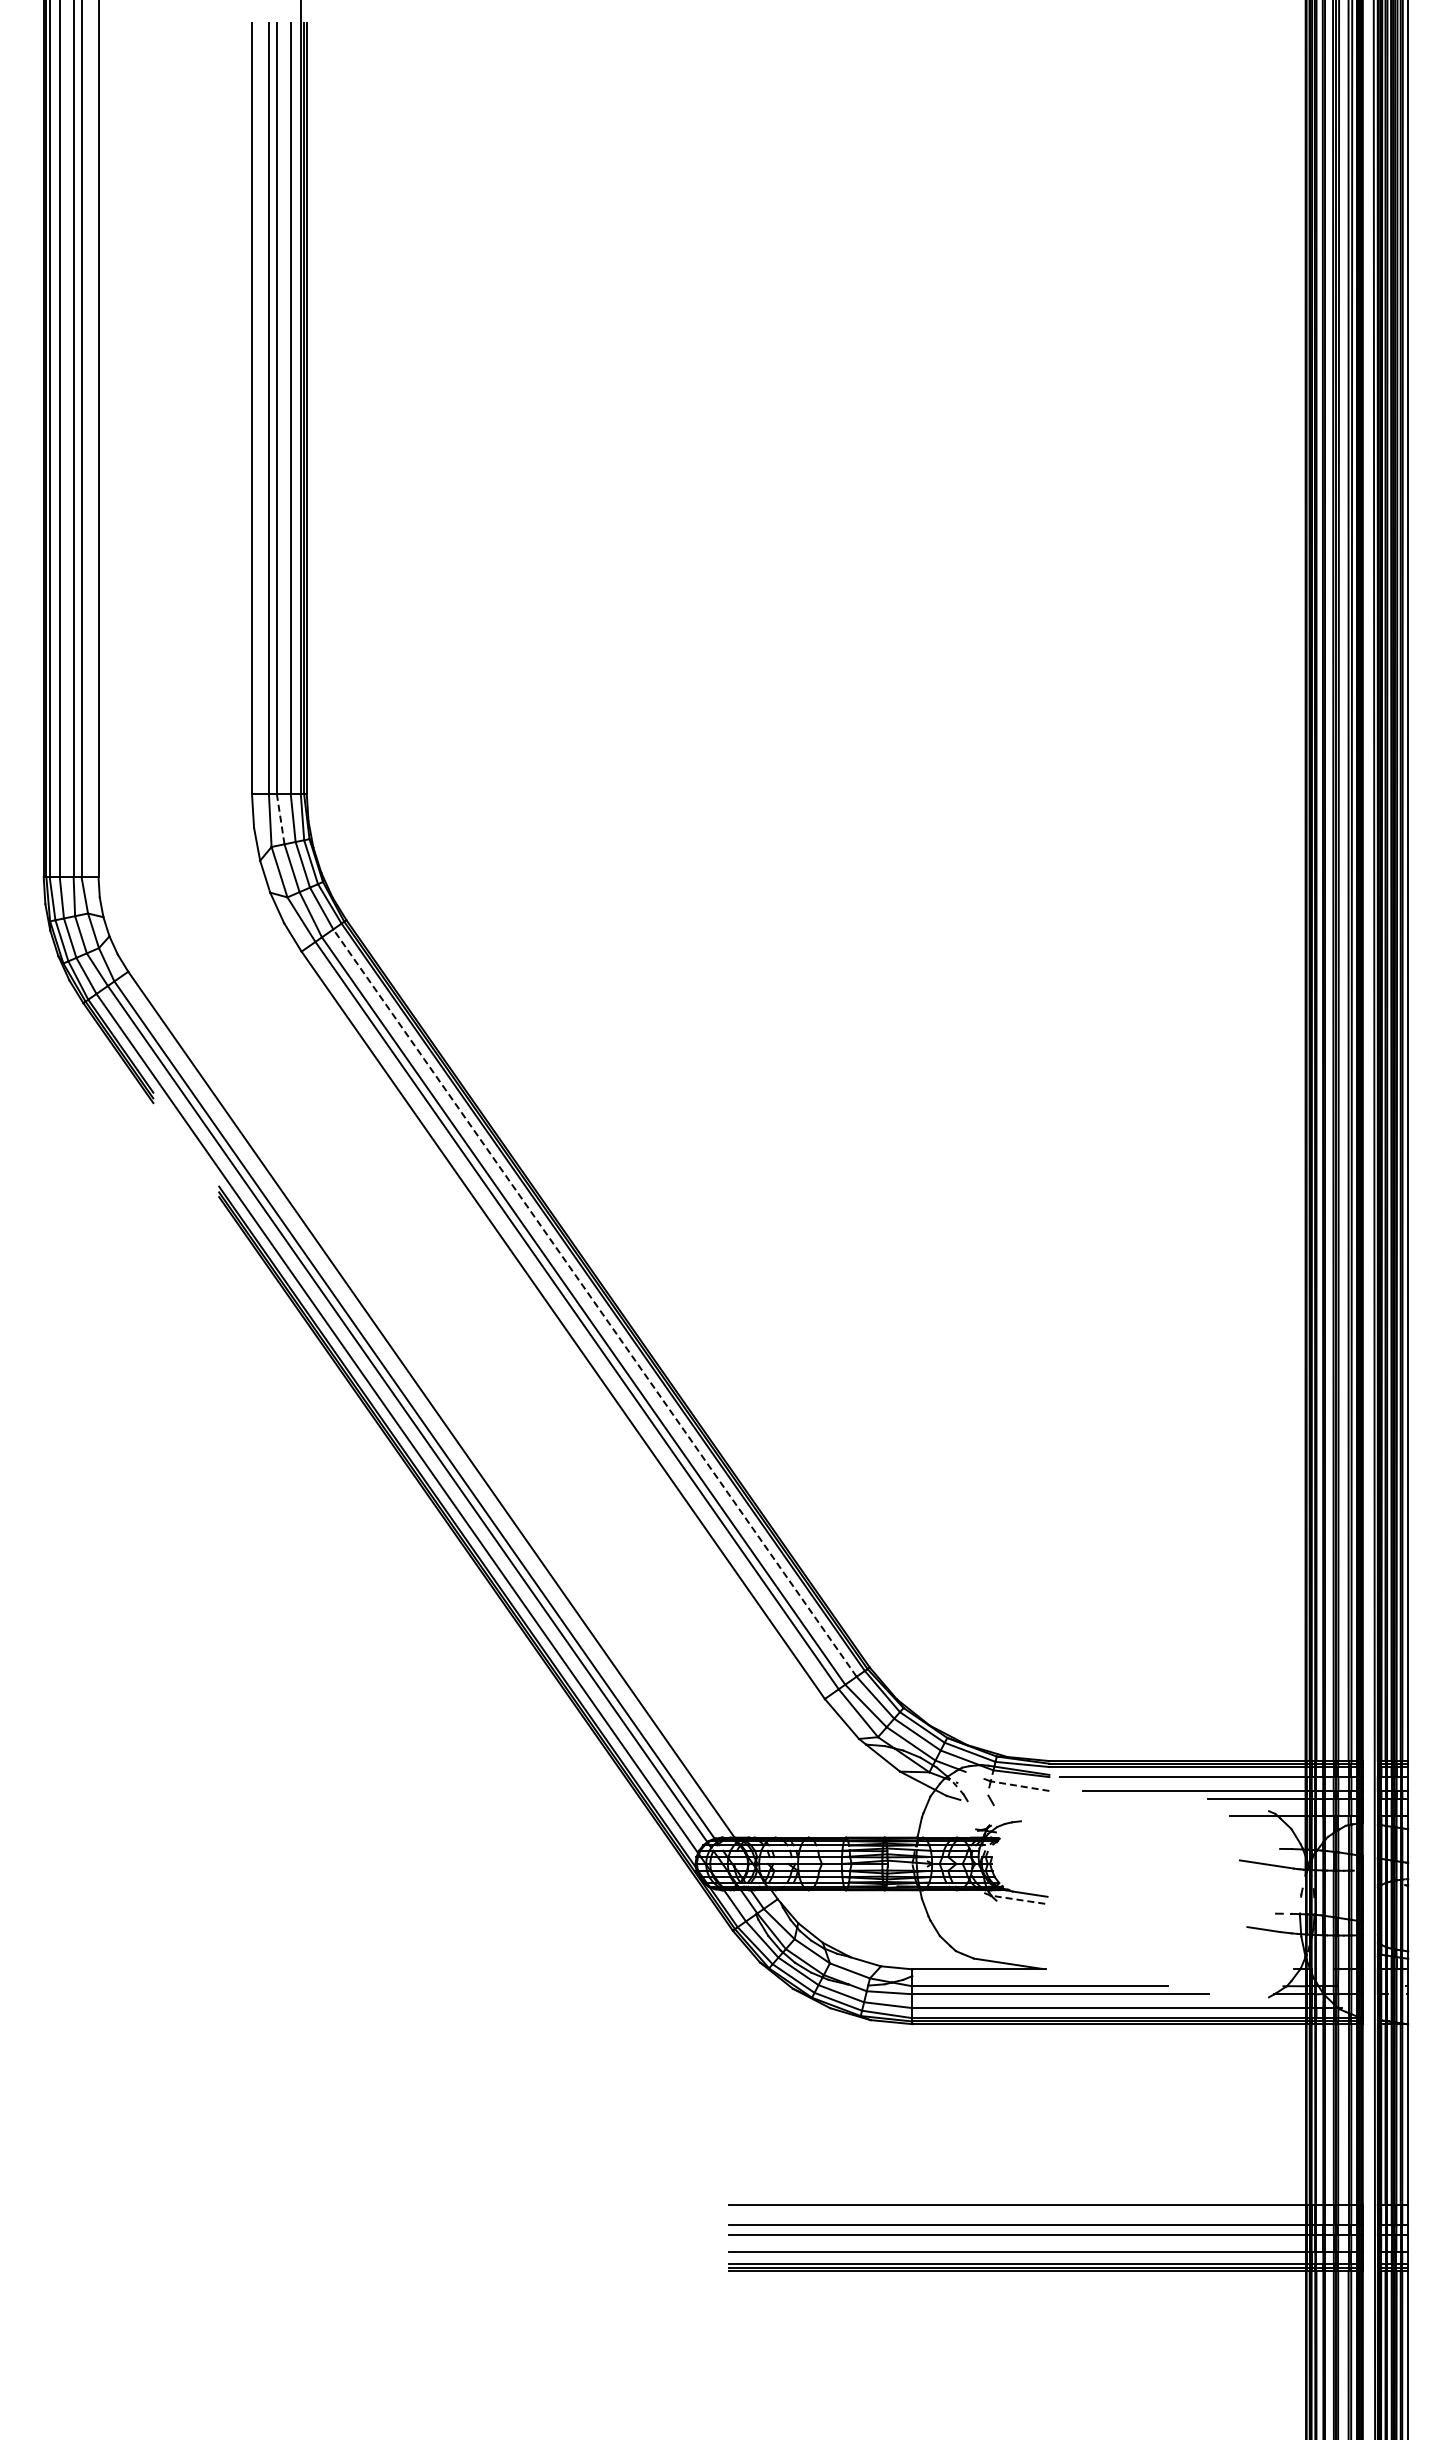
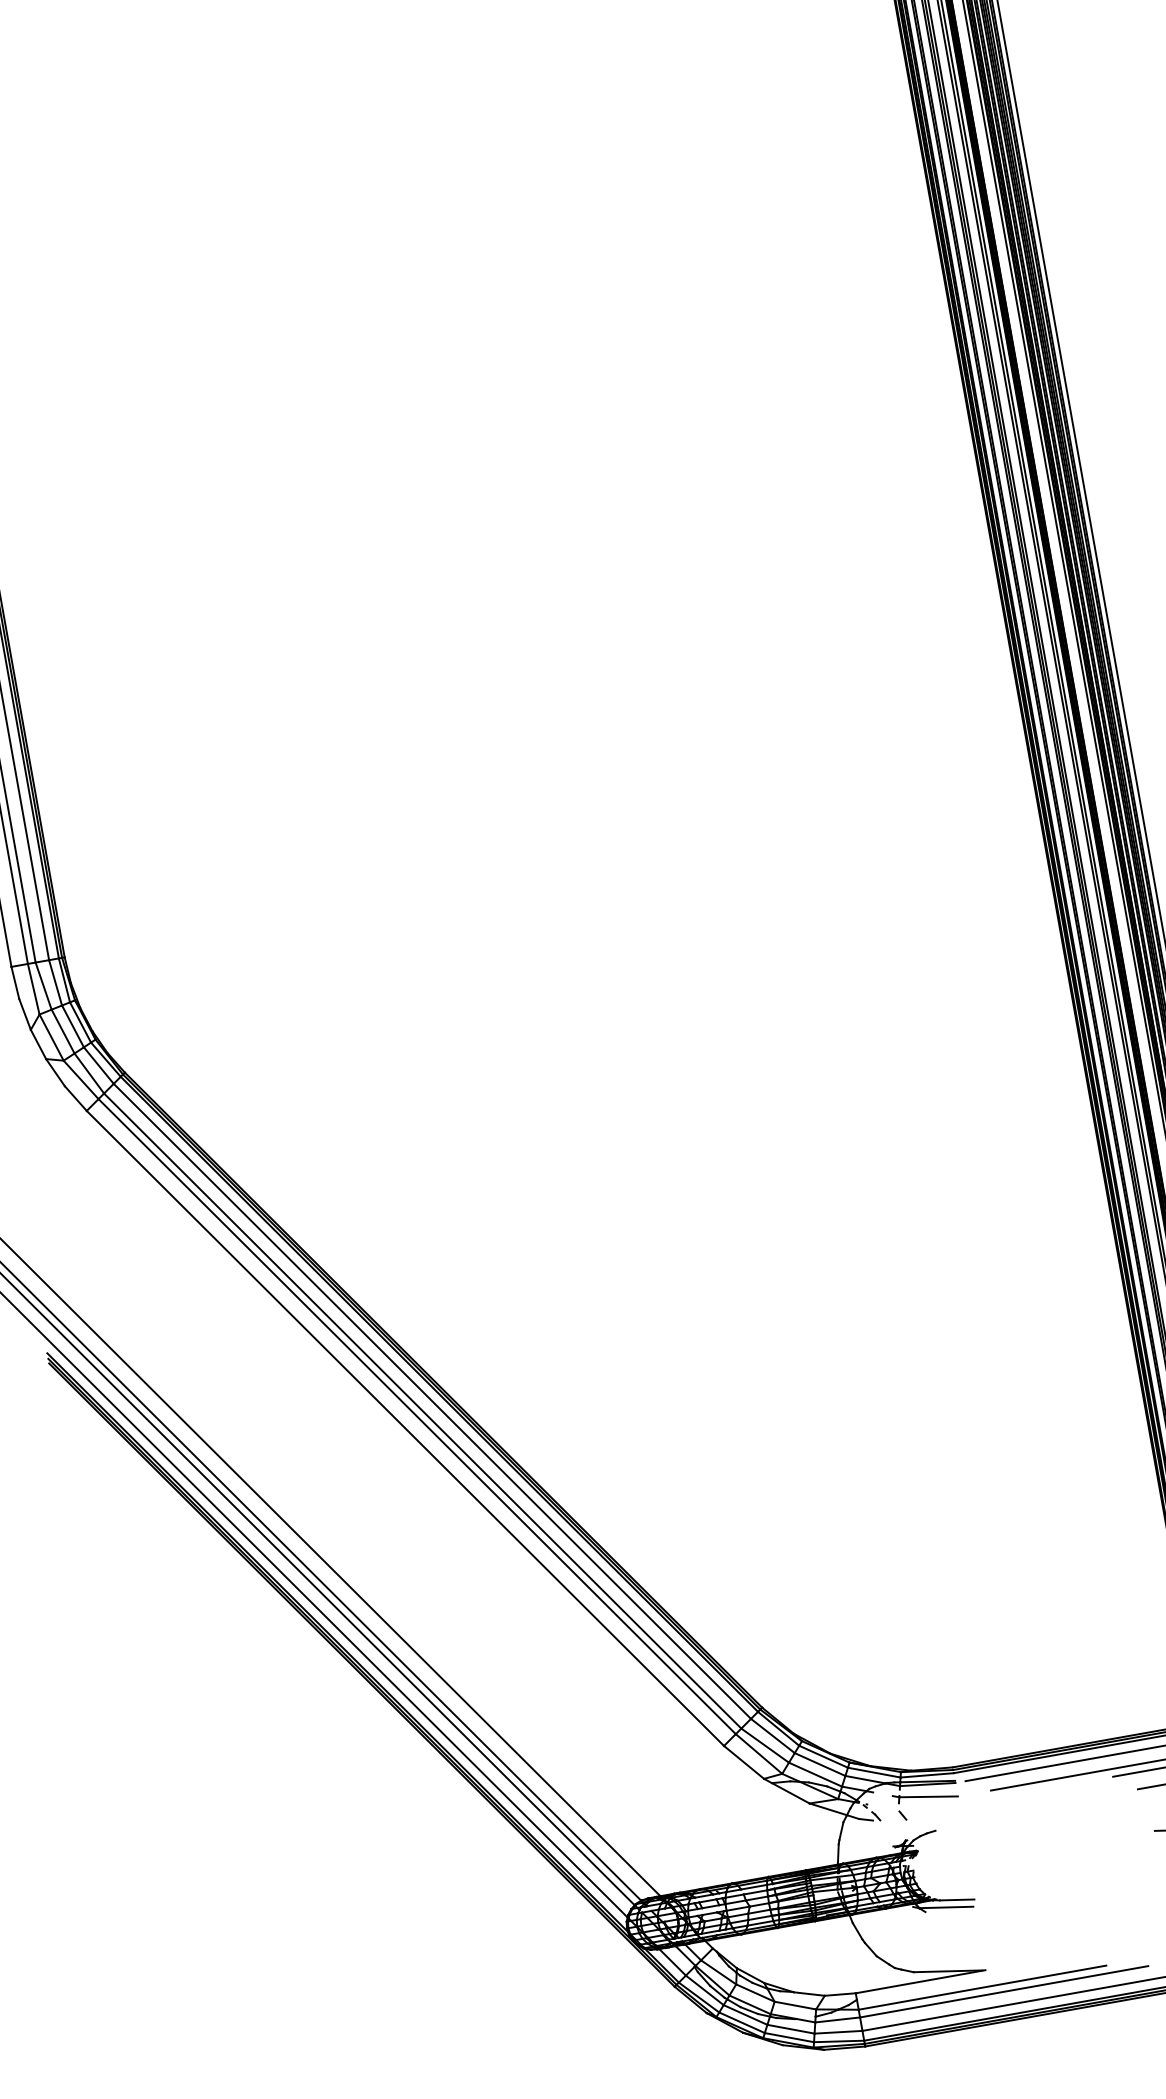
line: (280, 818) -> (43, 985), dashed -> solid
line: (594, 1302) -> (431, 1400), dashed -> solid
line: (1020, 1786) -> (929, 1797), dashed -> solid
line: (1017, 1899) -> (945, 1907), dashed -> solid

